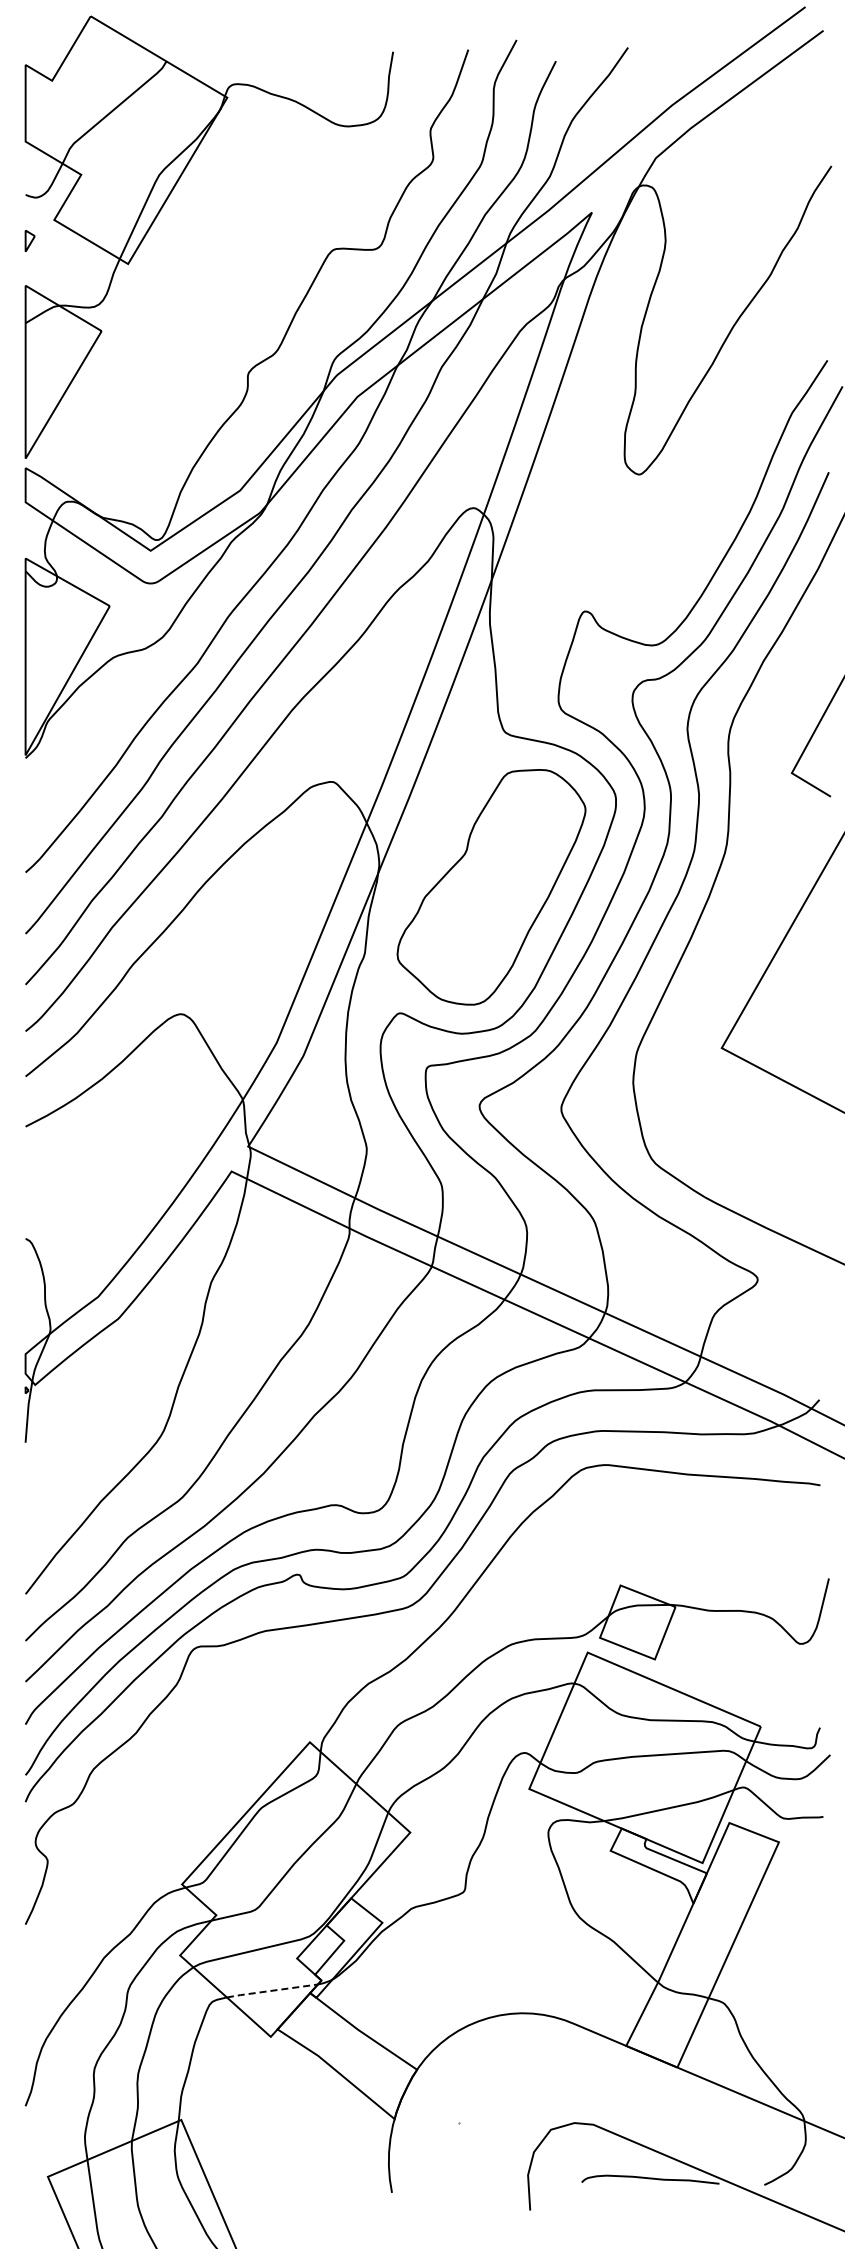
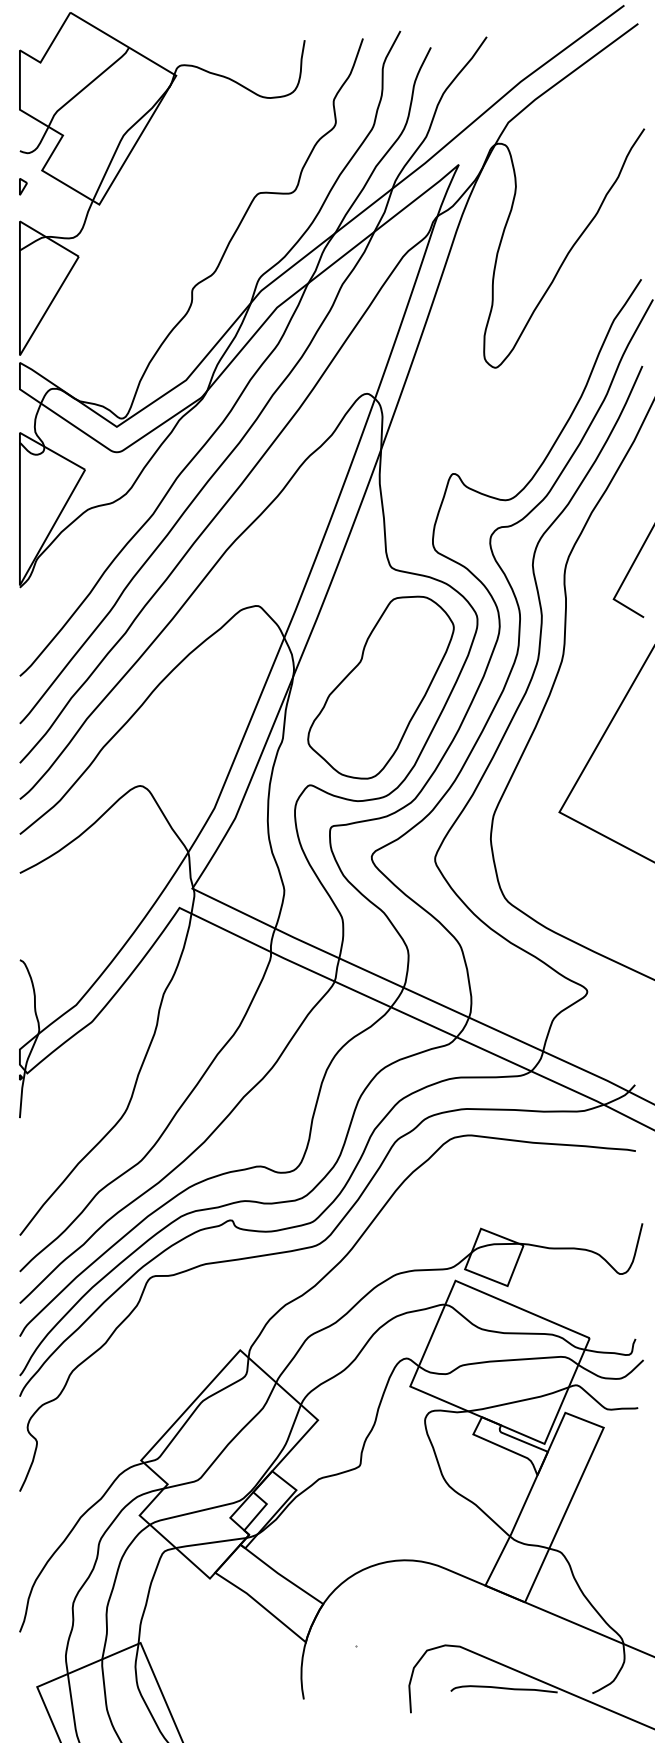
line: (271, 1990) -> (210, 1542), dashed -> solid

